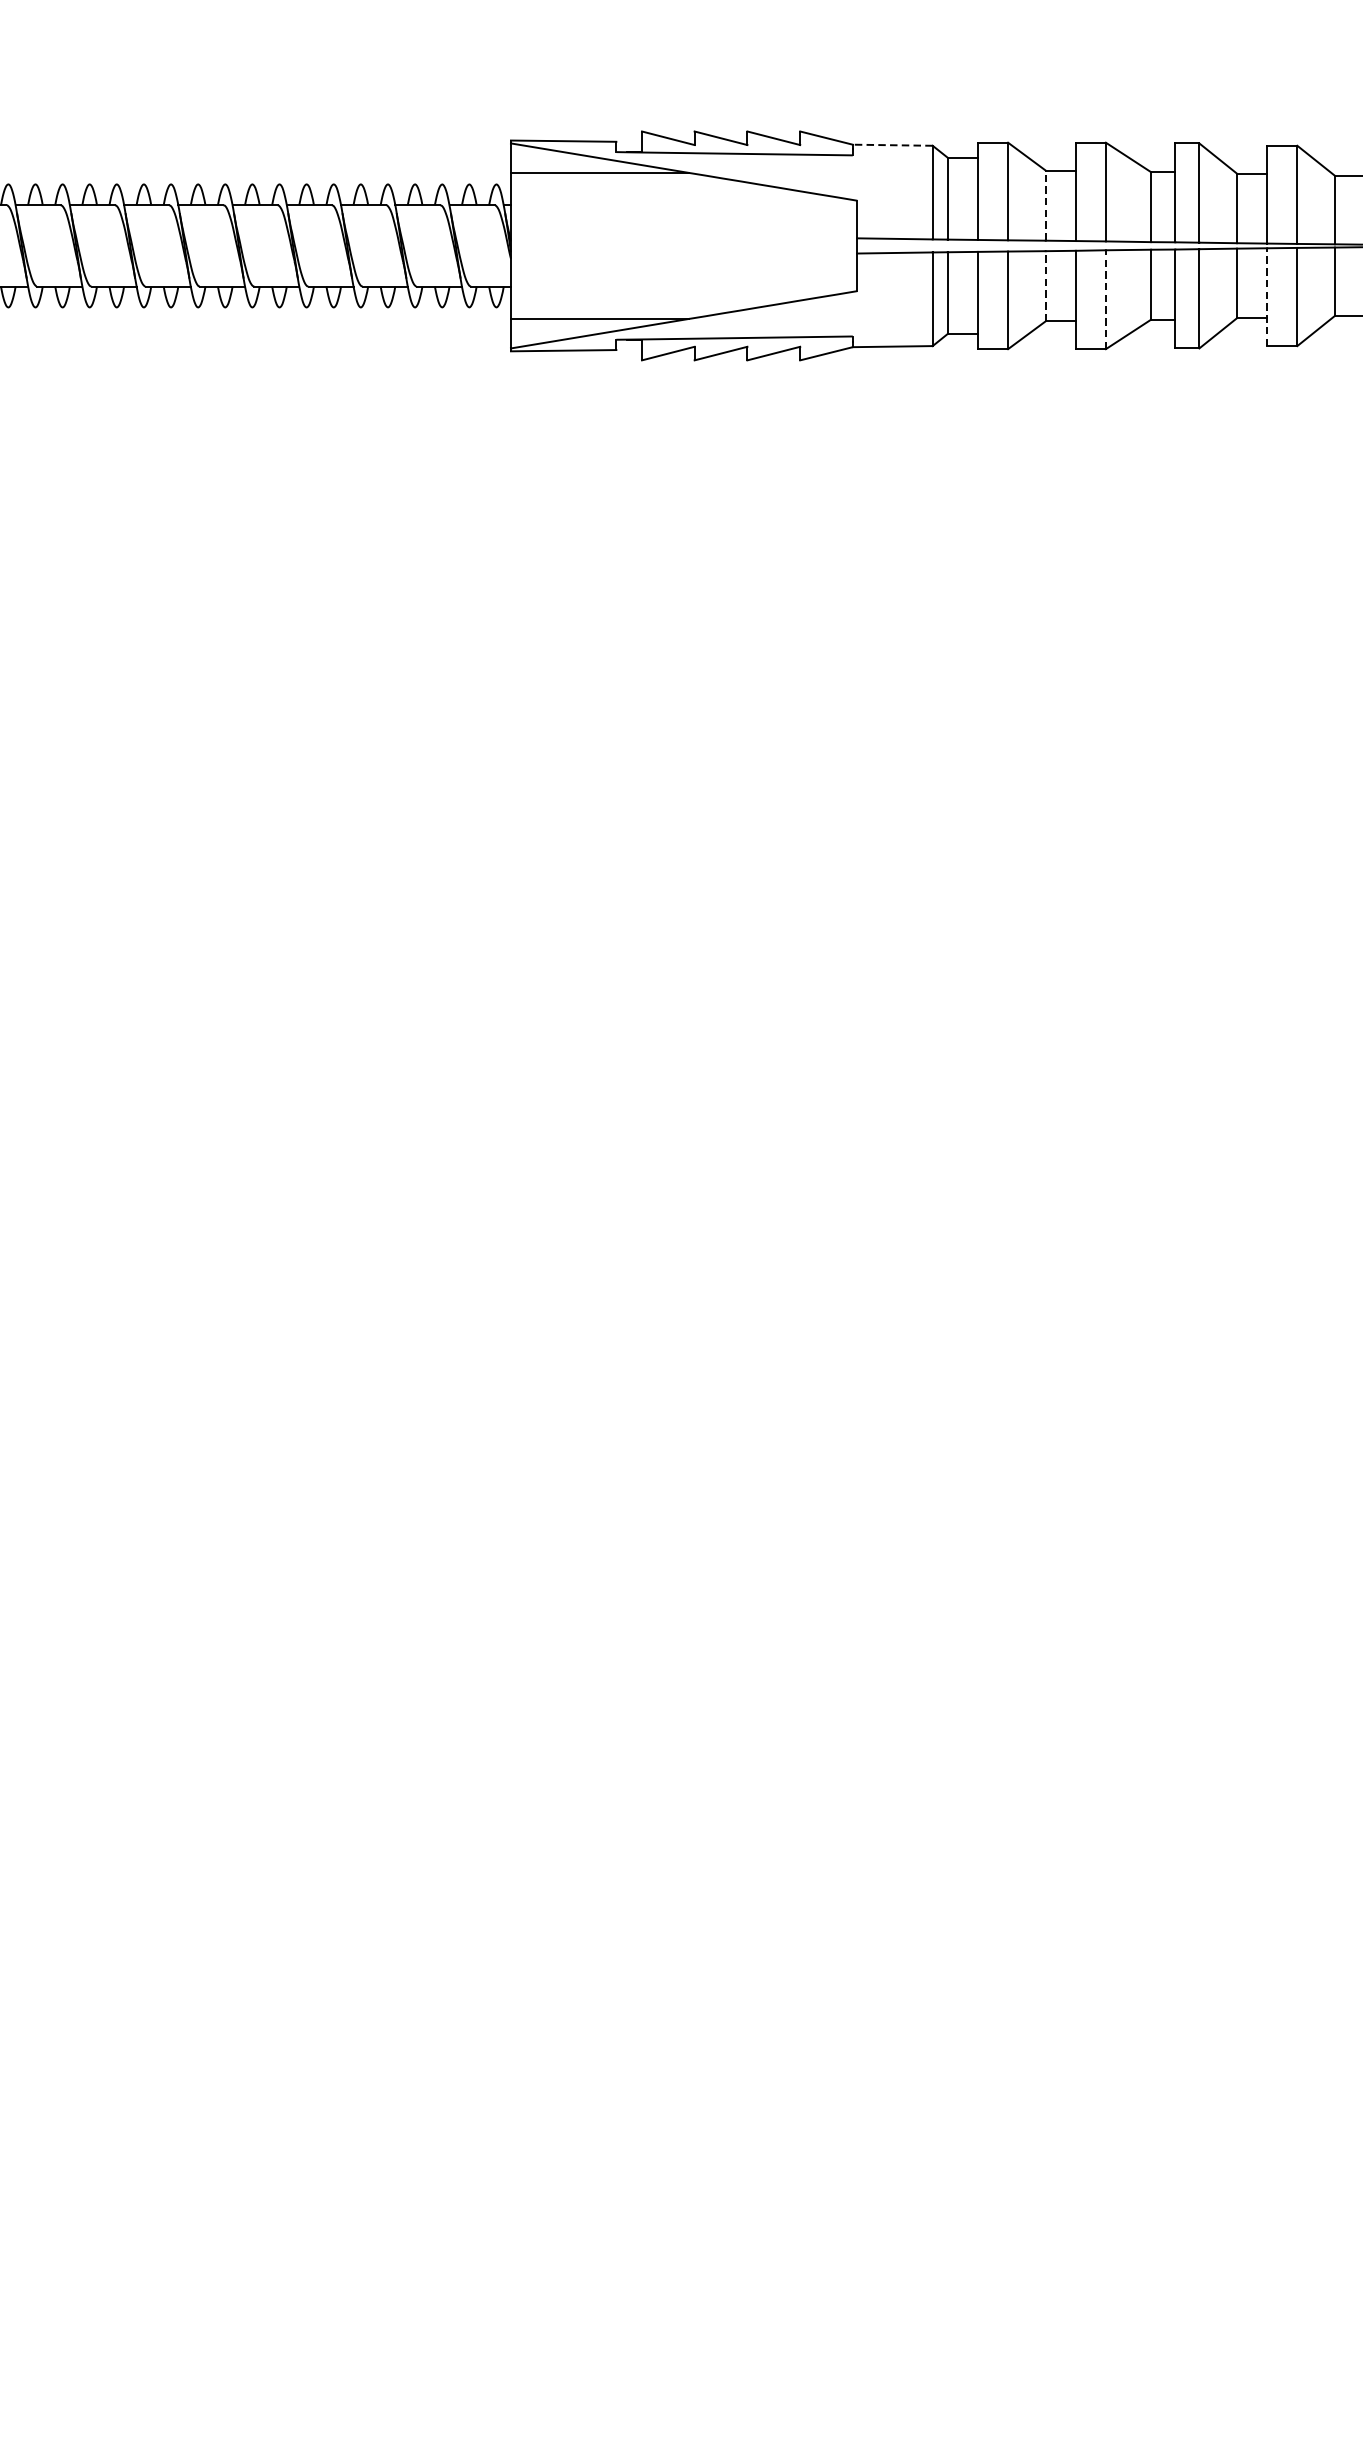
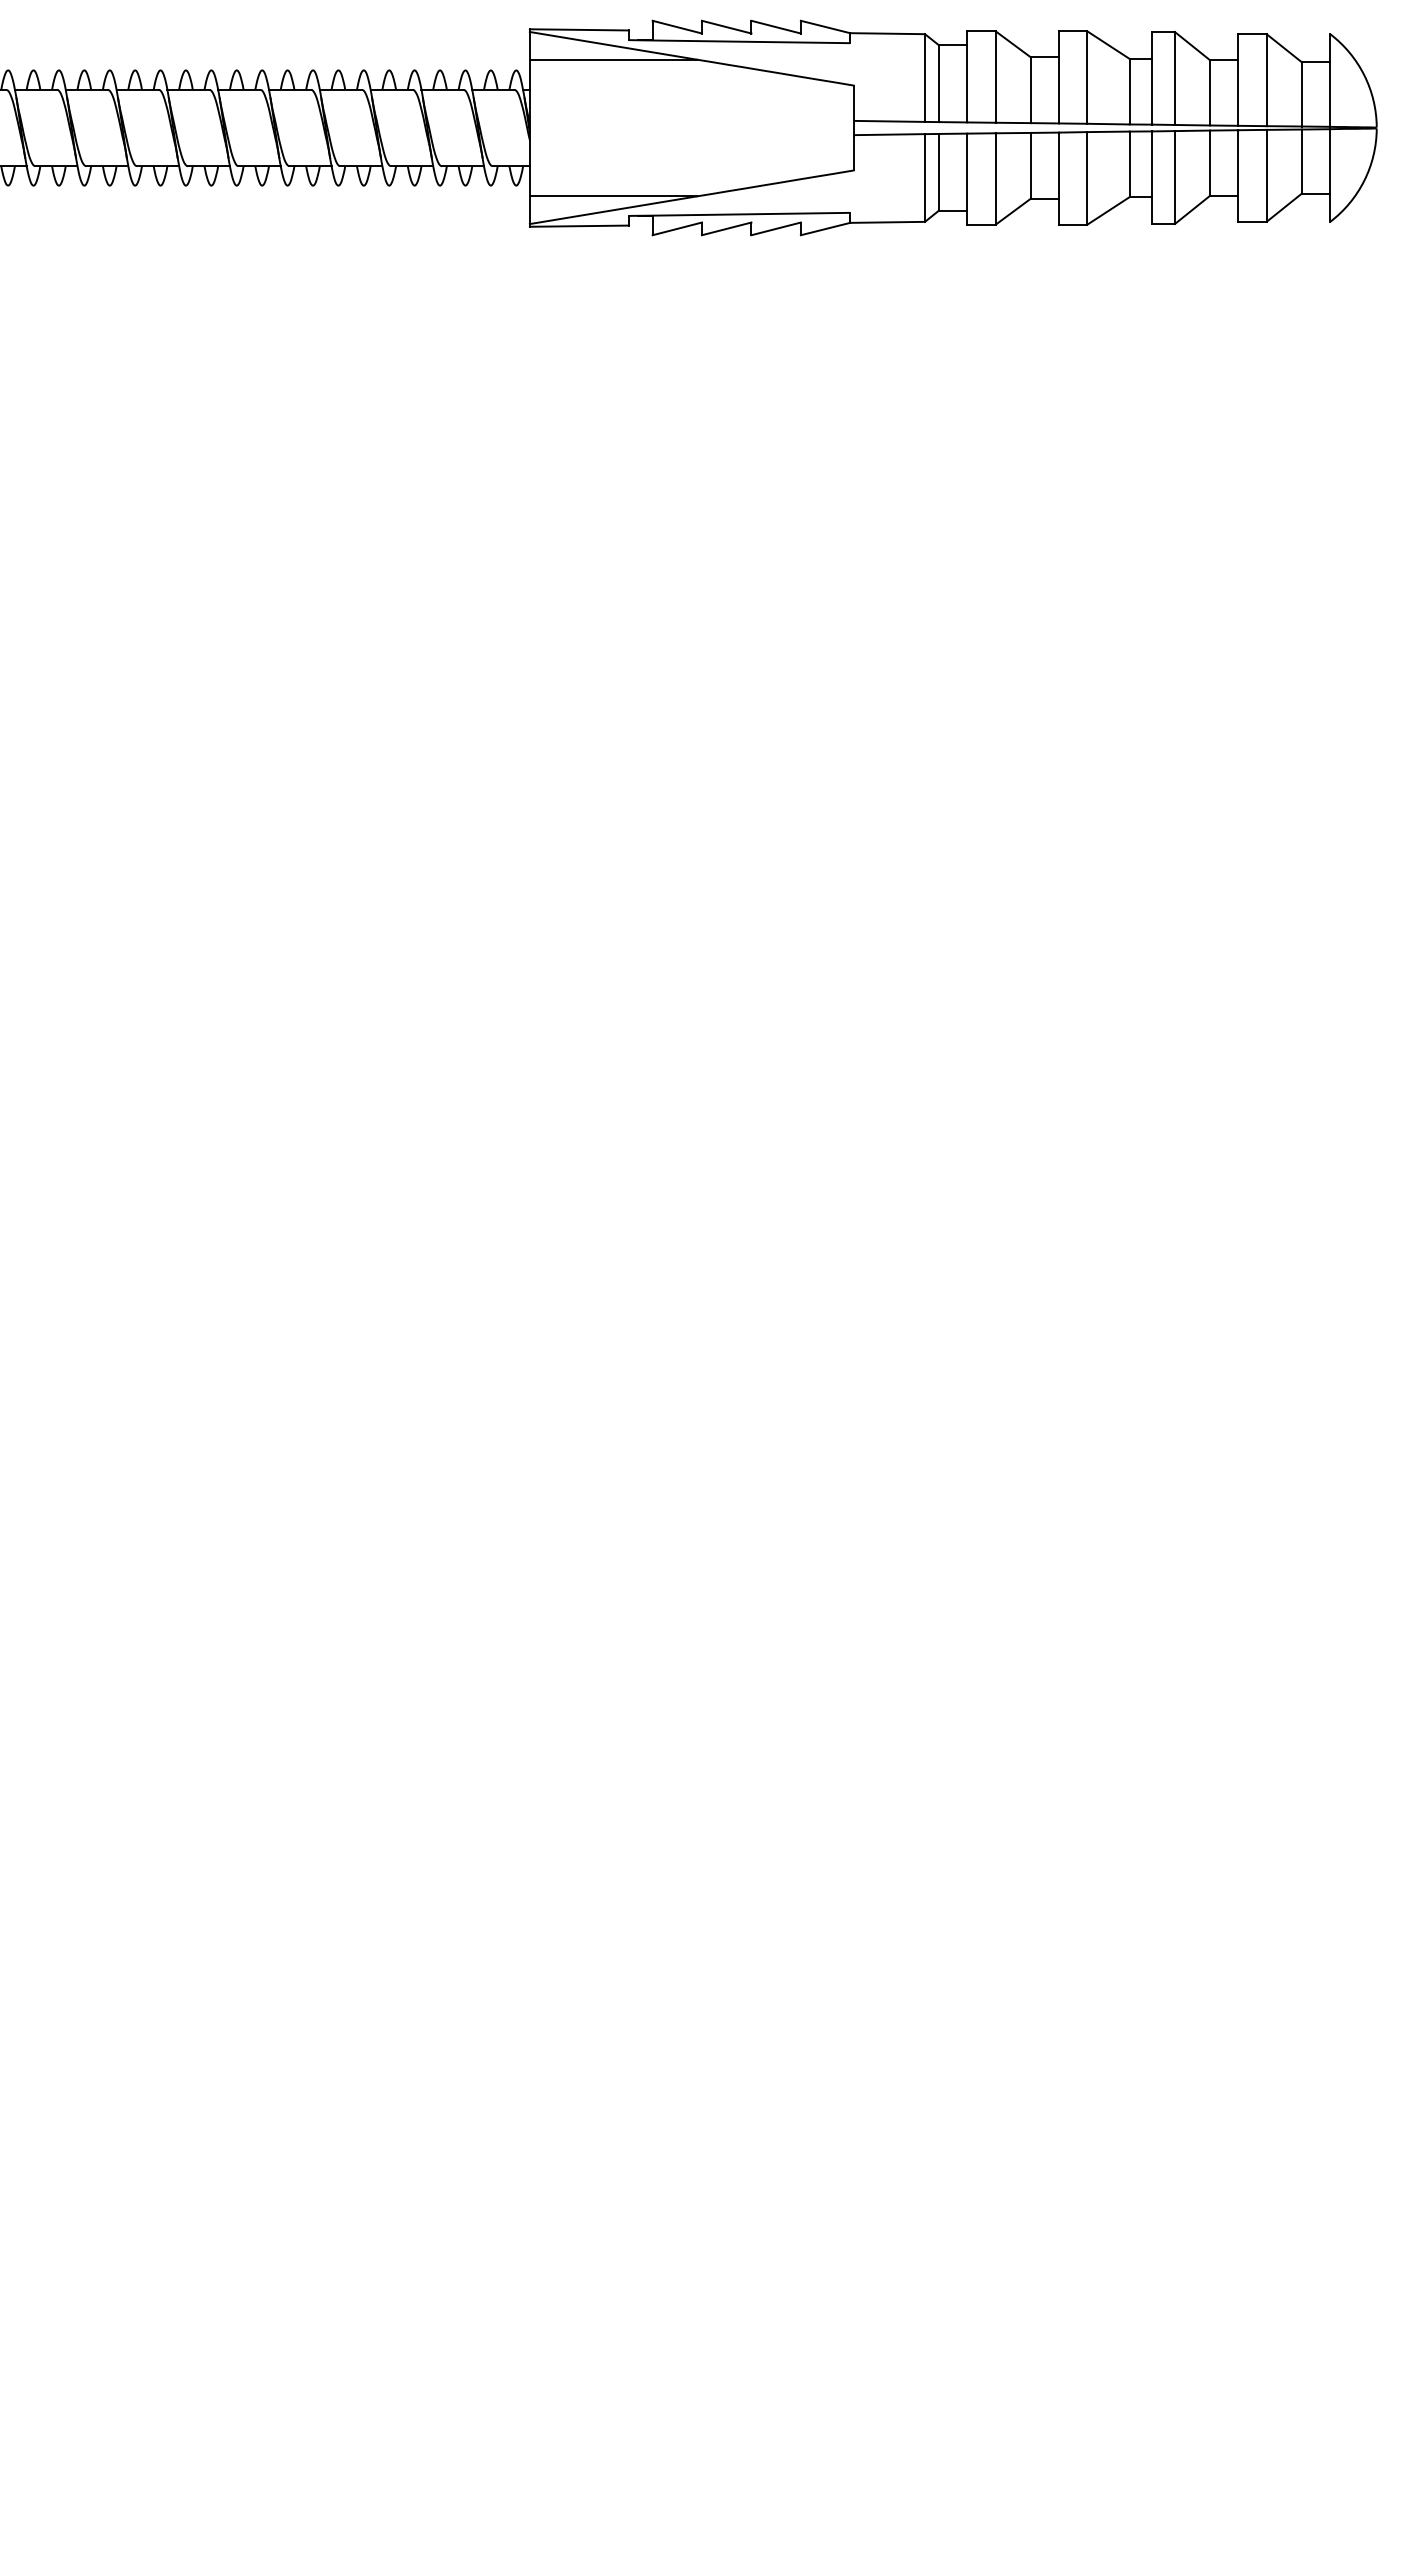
line: (892, 145) -> (887, 33), dashed -> solid
line: (1045, 205) -> (1030, 90), dashed -> solid
line: (1045, 285) -> (1030, 165), dashed -> solid
line: (1267, 297) -> (1238, 176), dashed -> solid
line: (1106, 298) -> (1087, 177), dashed -> solid

